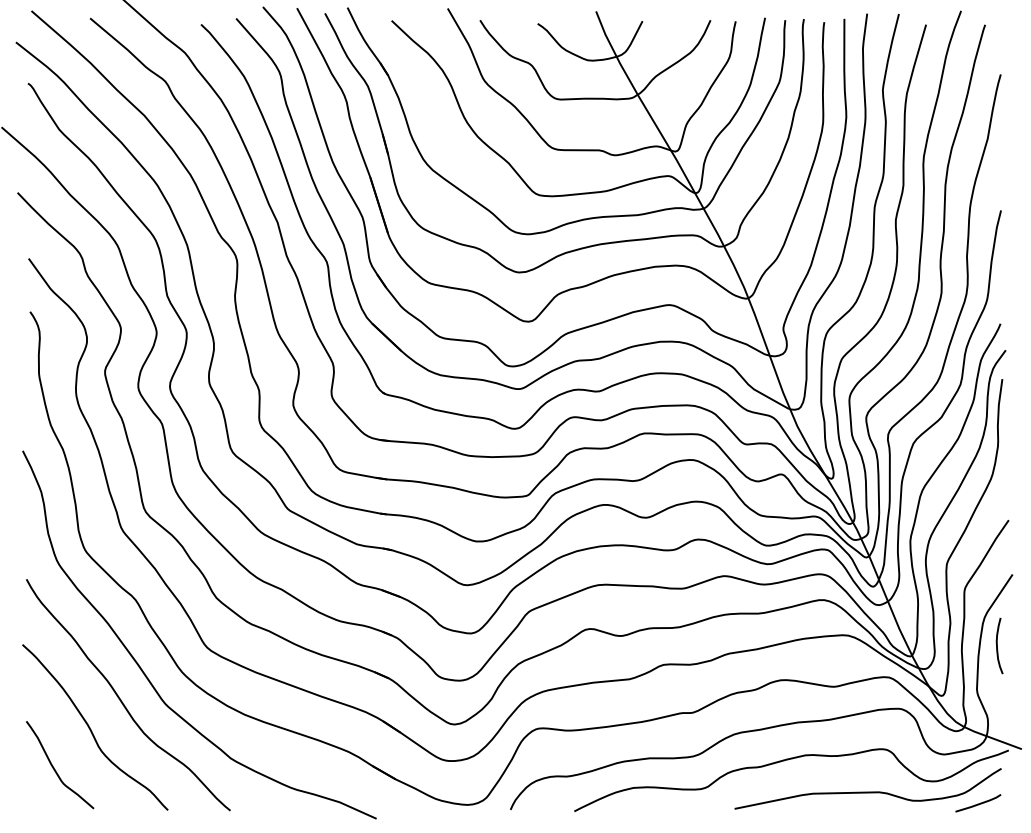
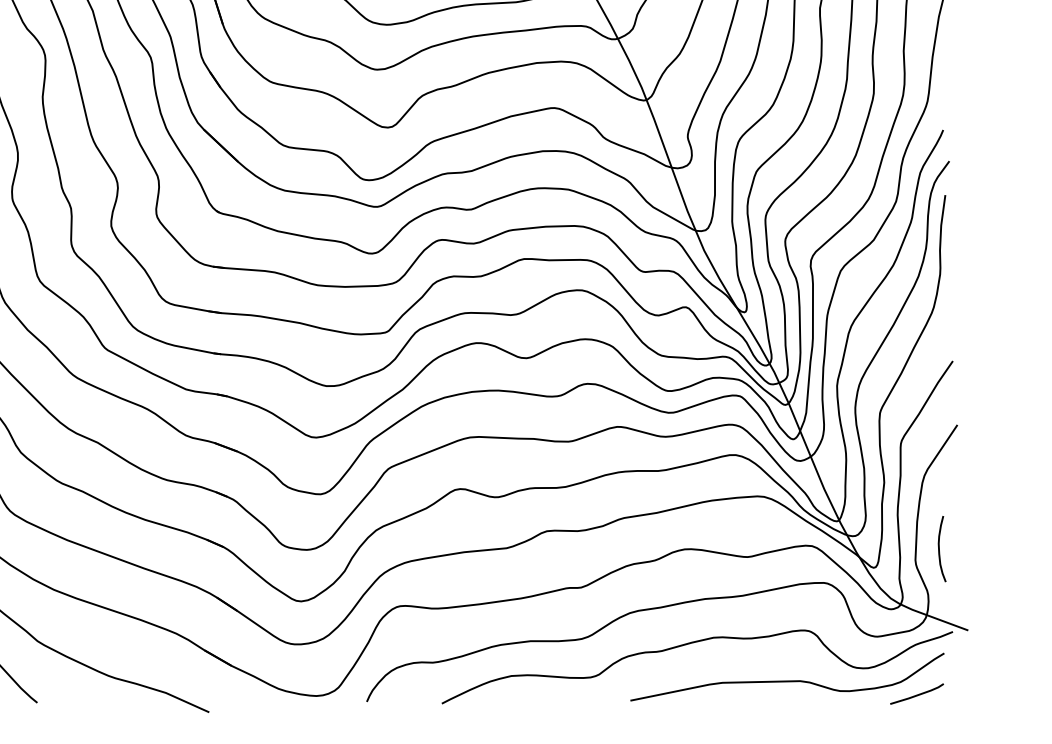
curve: (997, 645) -> (939, 548), moved

